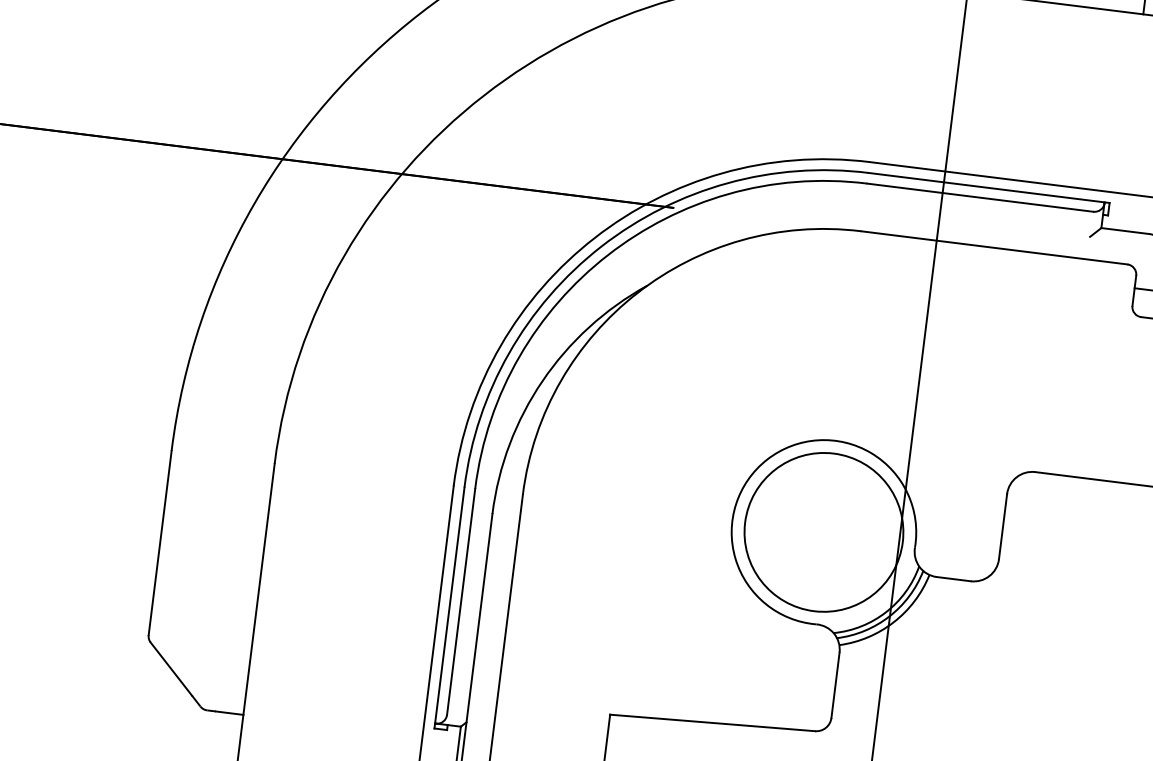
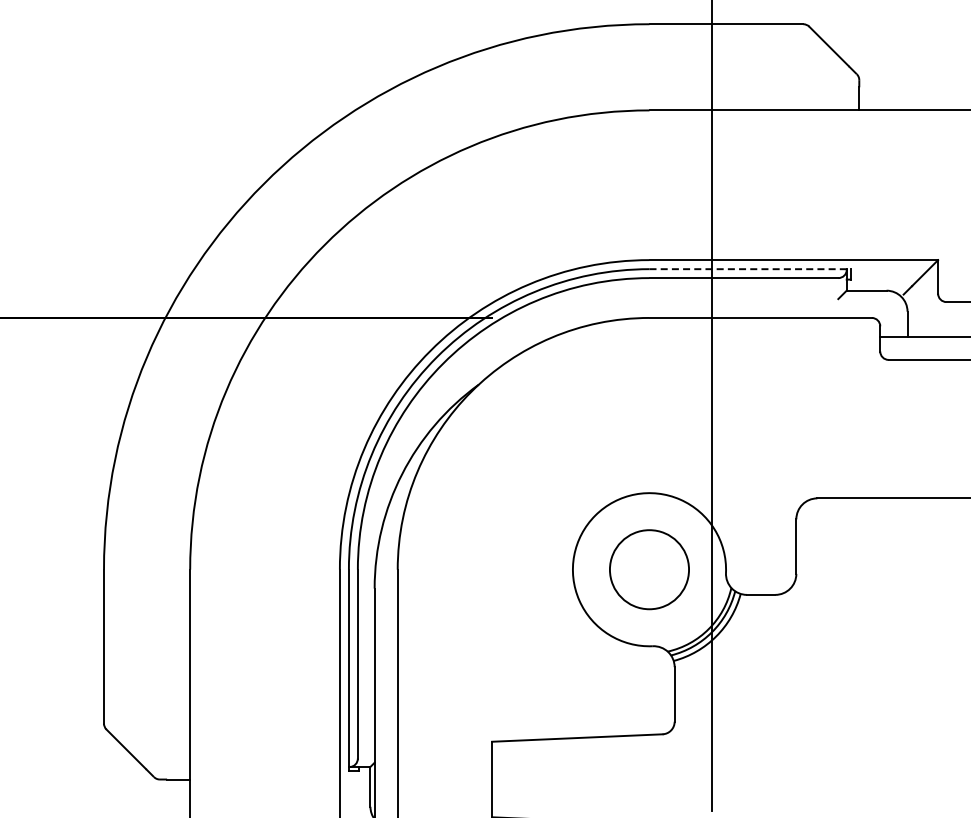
line: (989, 188) -> (750, 269), solid -> dashed
circle: (824, 532) -> (649, 569), size x0.6

